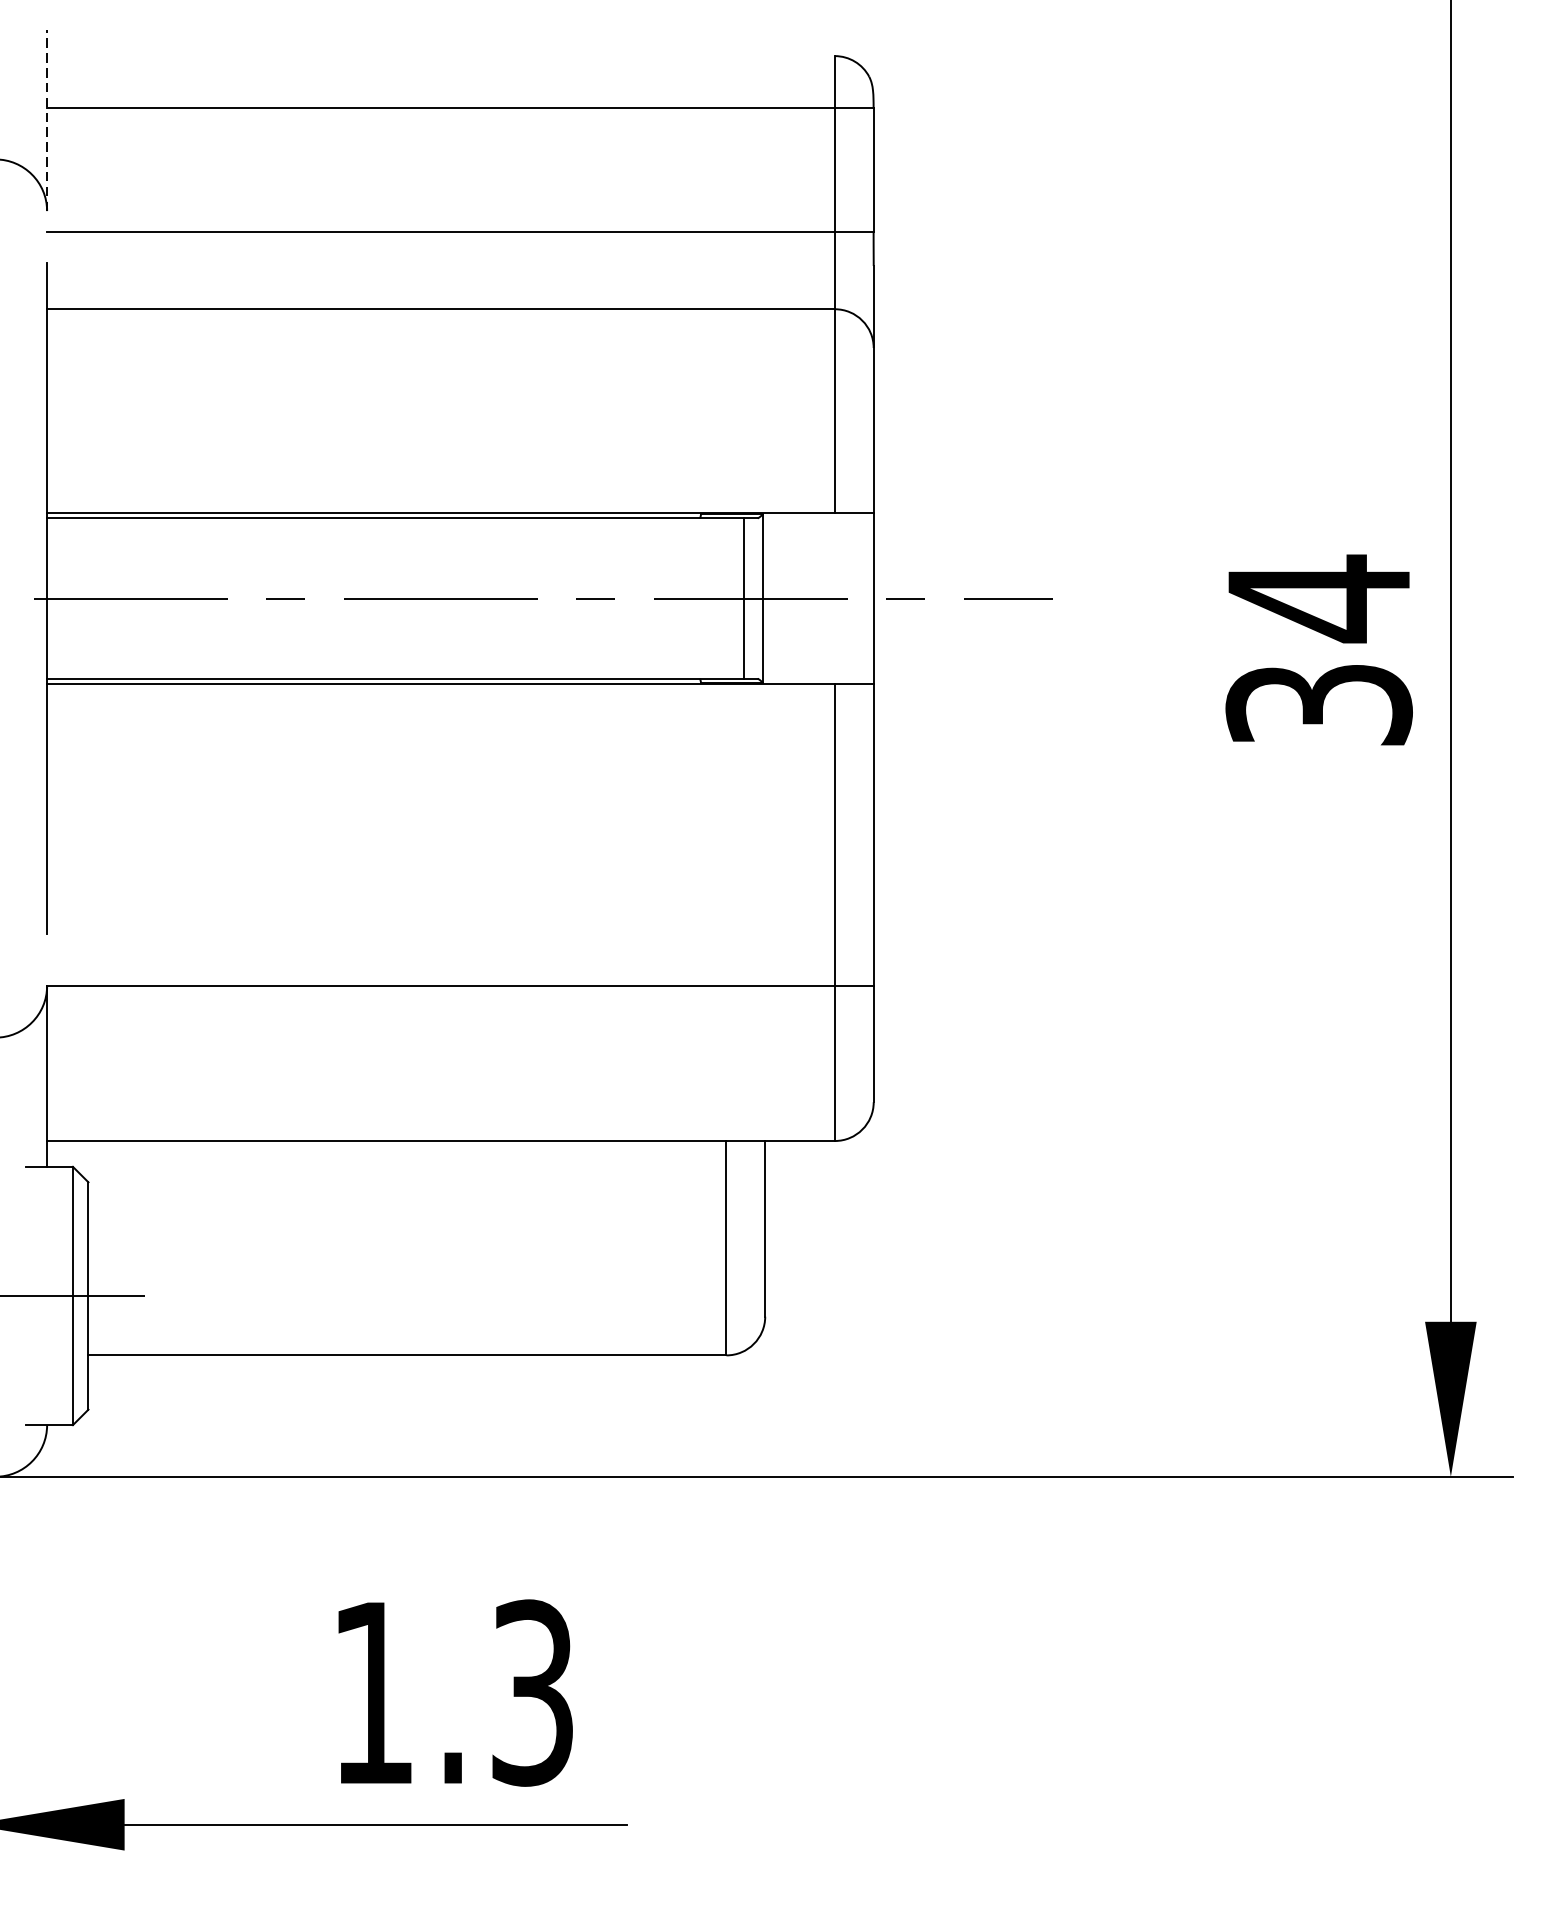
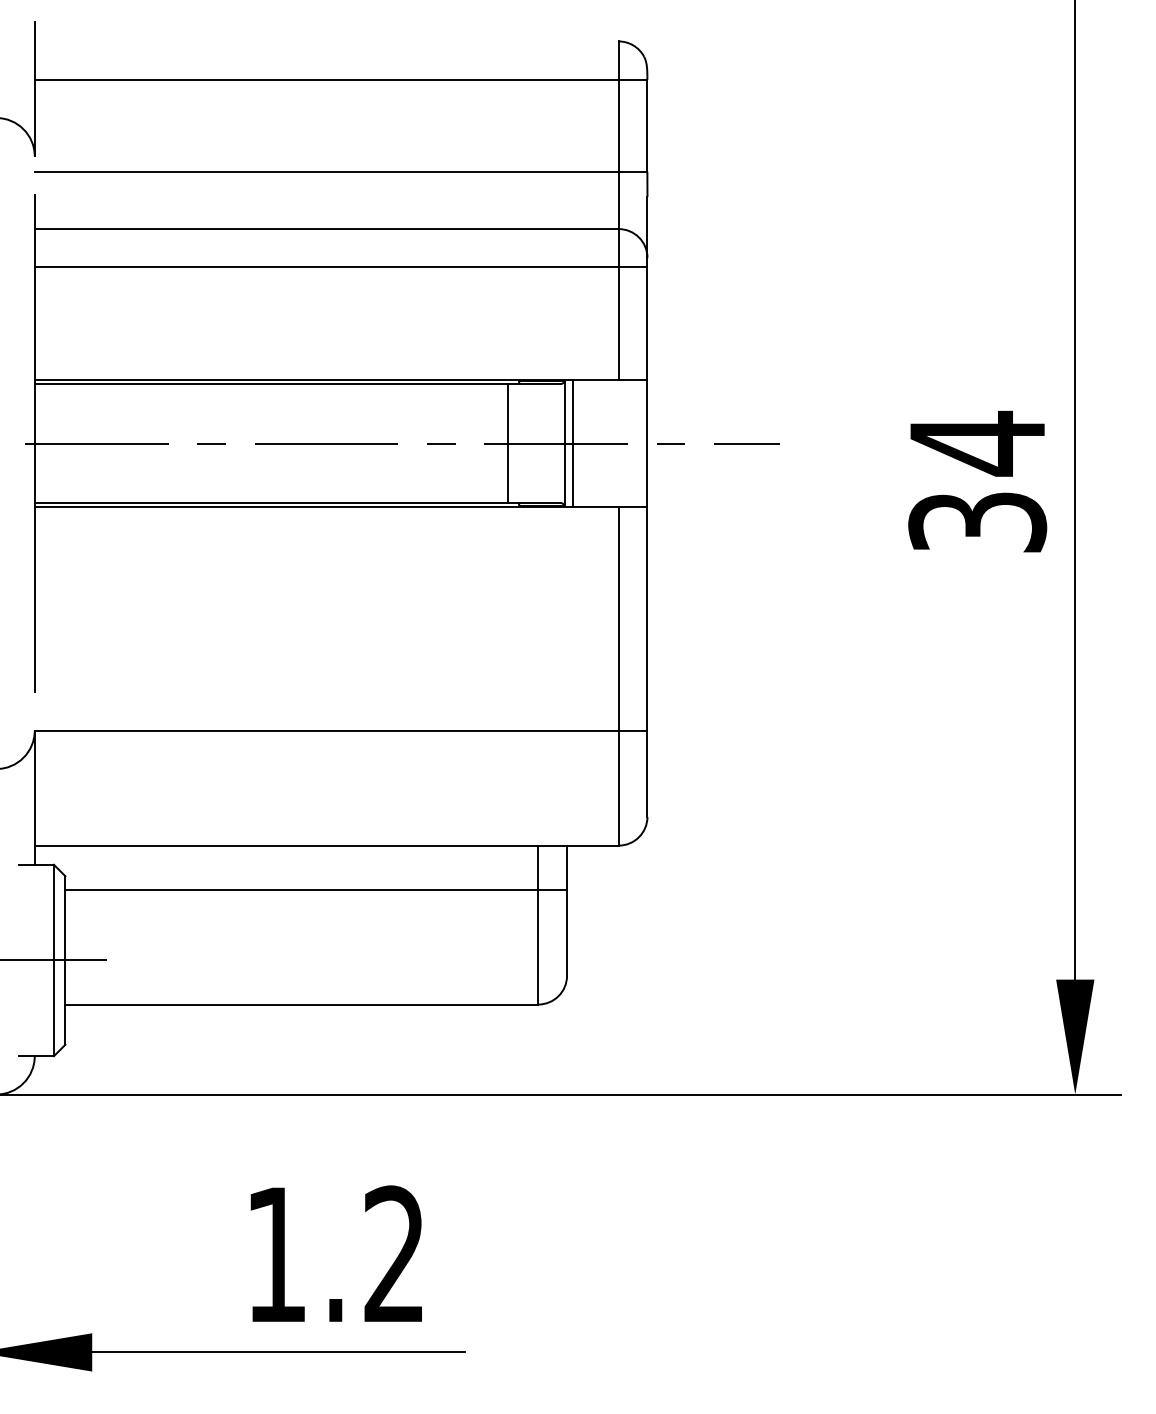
line: (46, 119) -> (34, 88), dashed -> solid
line: (459, 361) -> (340, 267), added
line: (744, 598) -> (508, 443), moved
line: (772, 598) -> (572, 443), added
line: (427, 1200) -> (316, 889), added
text: (532, 1692) -> (394, 1254), 1.3 -> 1.2

